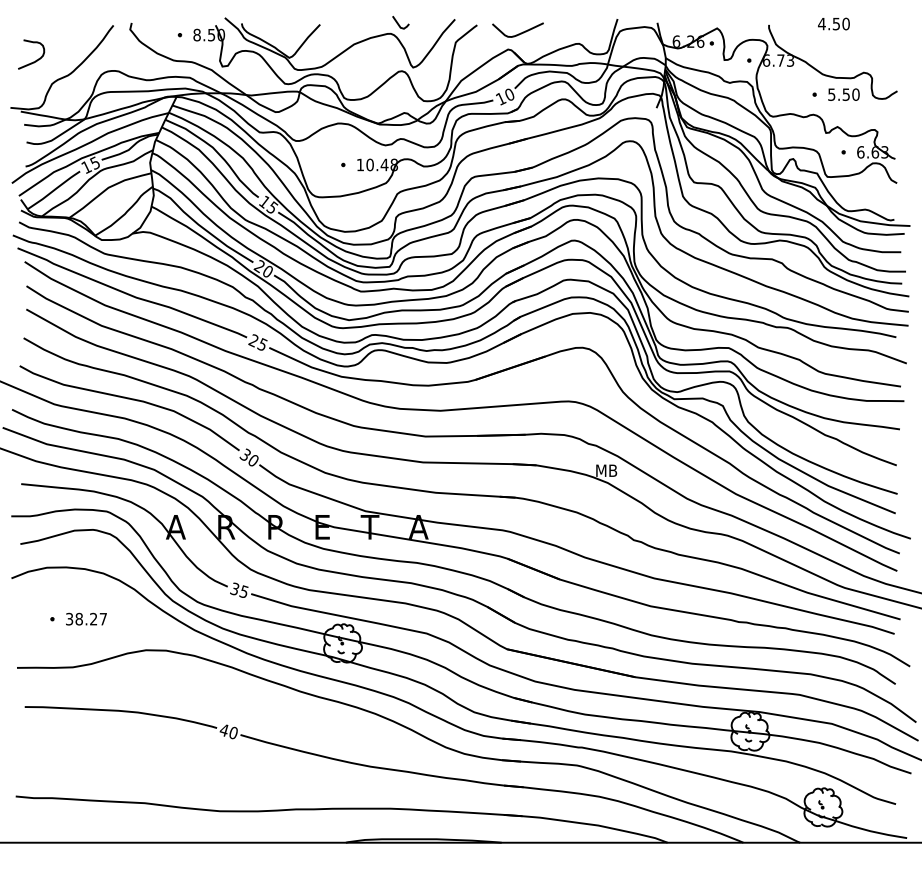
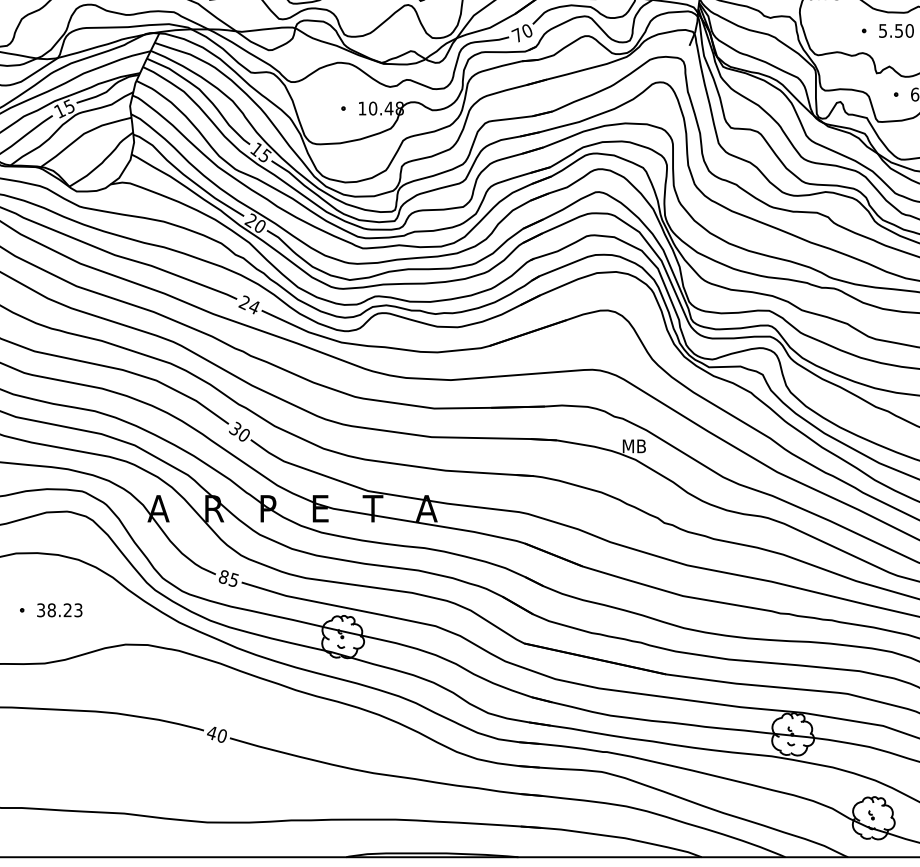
text: (500, 98) -> (517, 35), 10 -> 70
text: (262, 344) -> (254, 306), 25 -> 24
text: (234, 588) -> (223, 576), 35 -> 85
text: (102, 618) -> (77, 609), 38.27 -> 38.23

